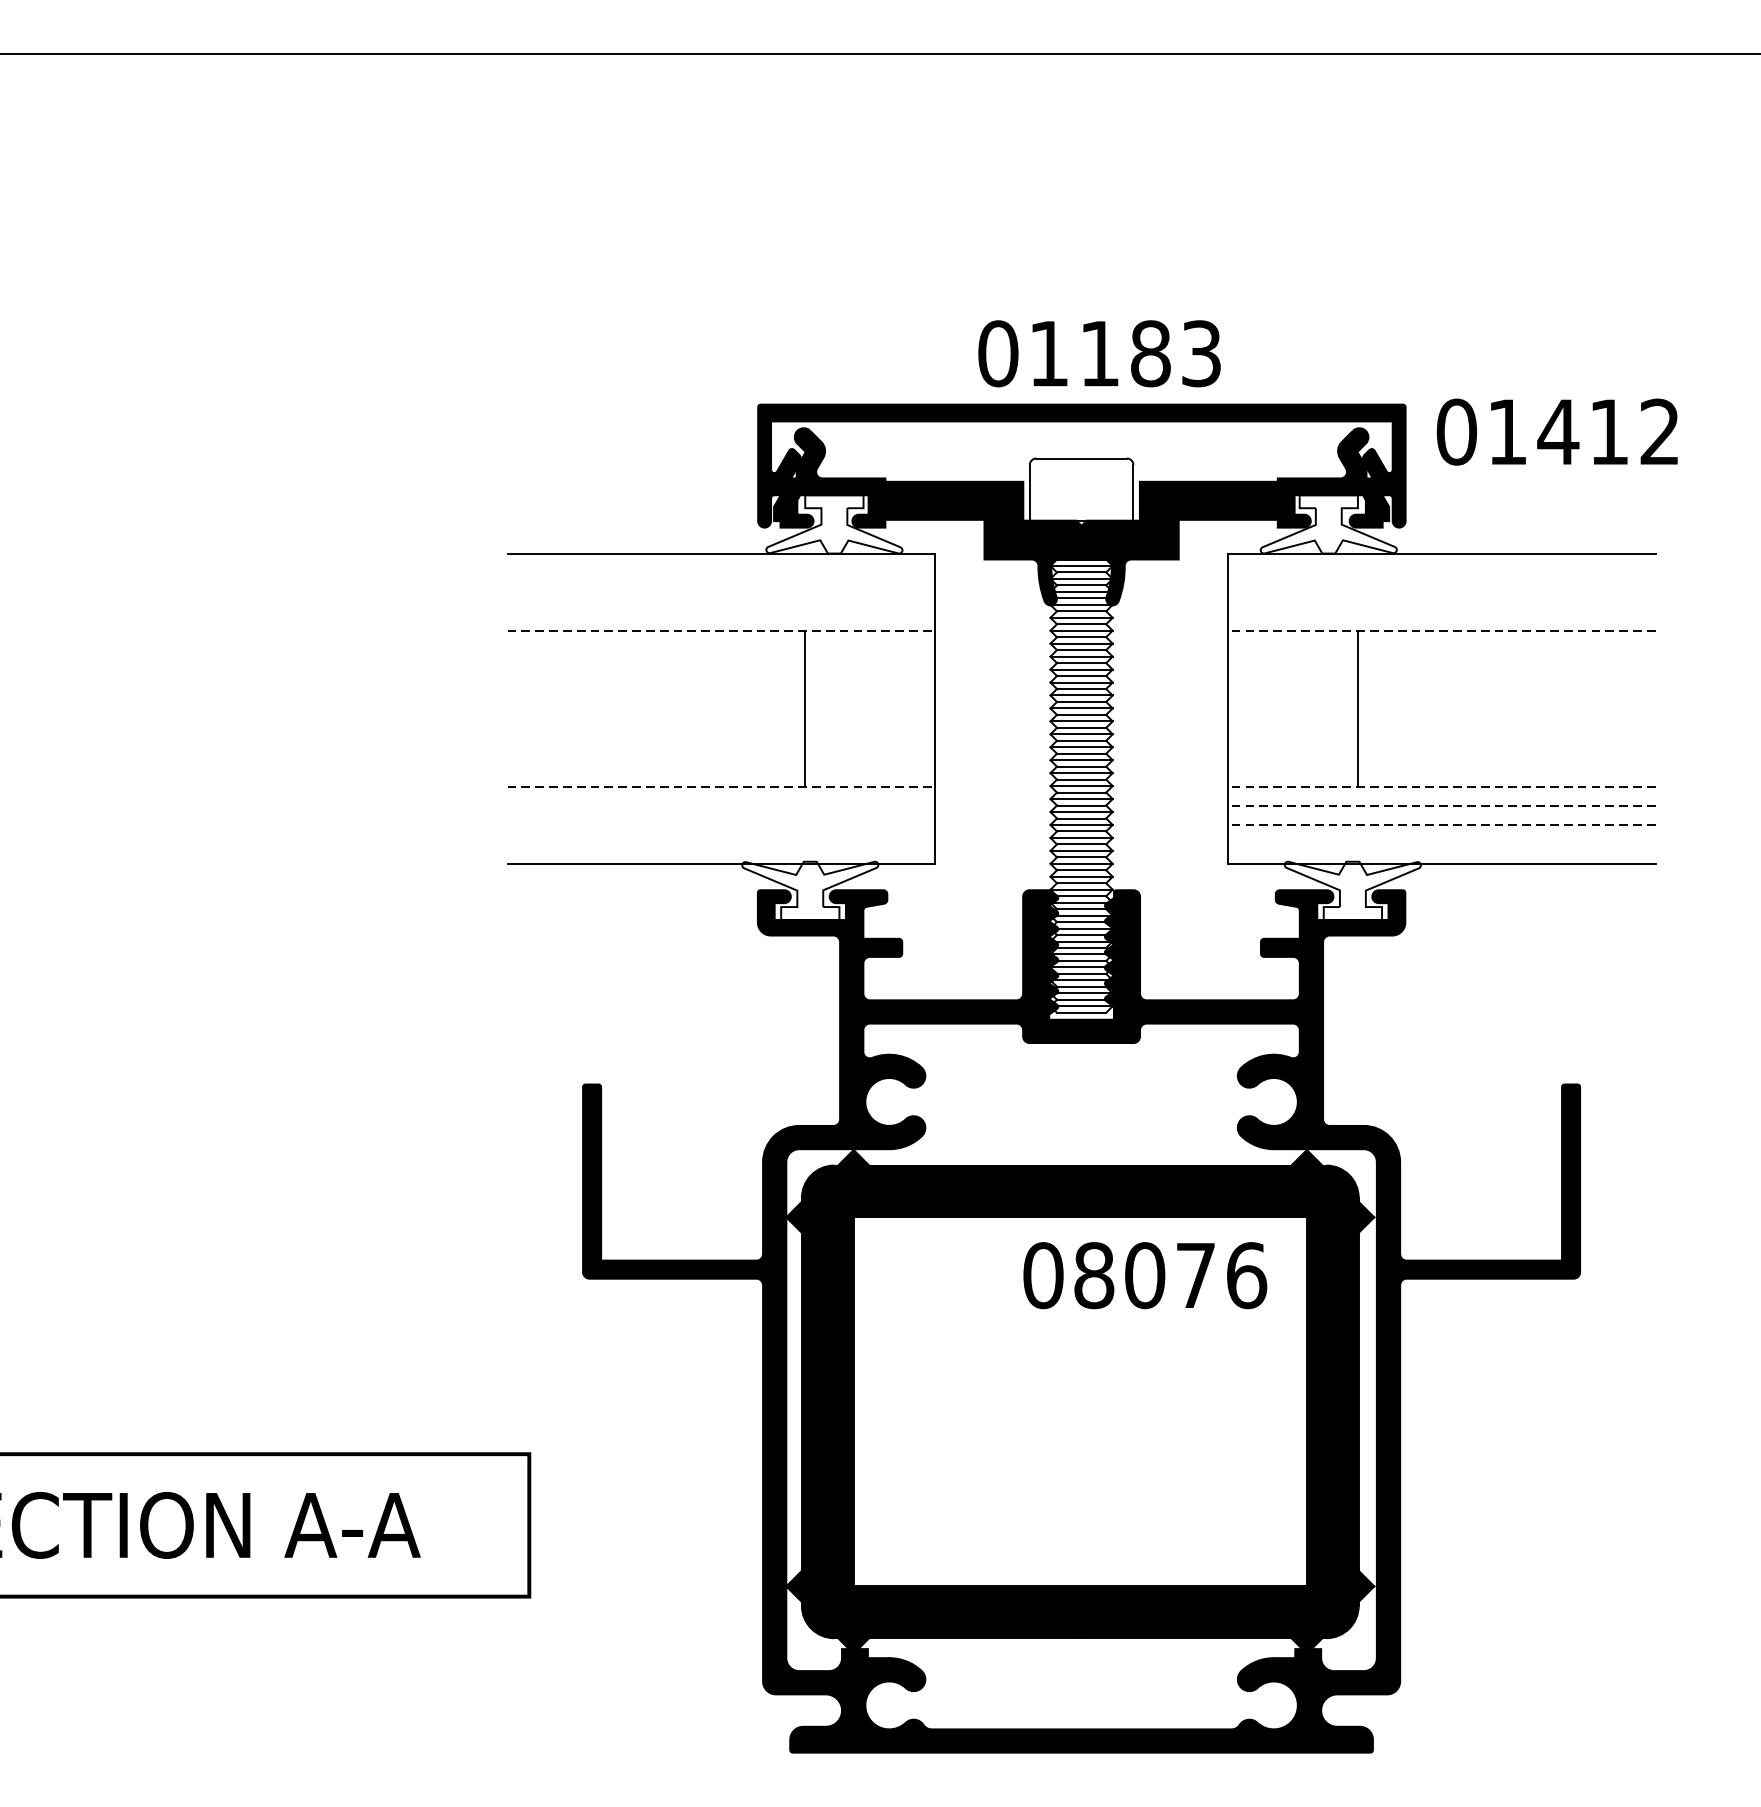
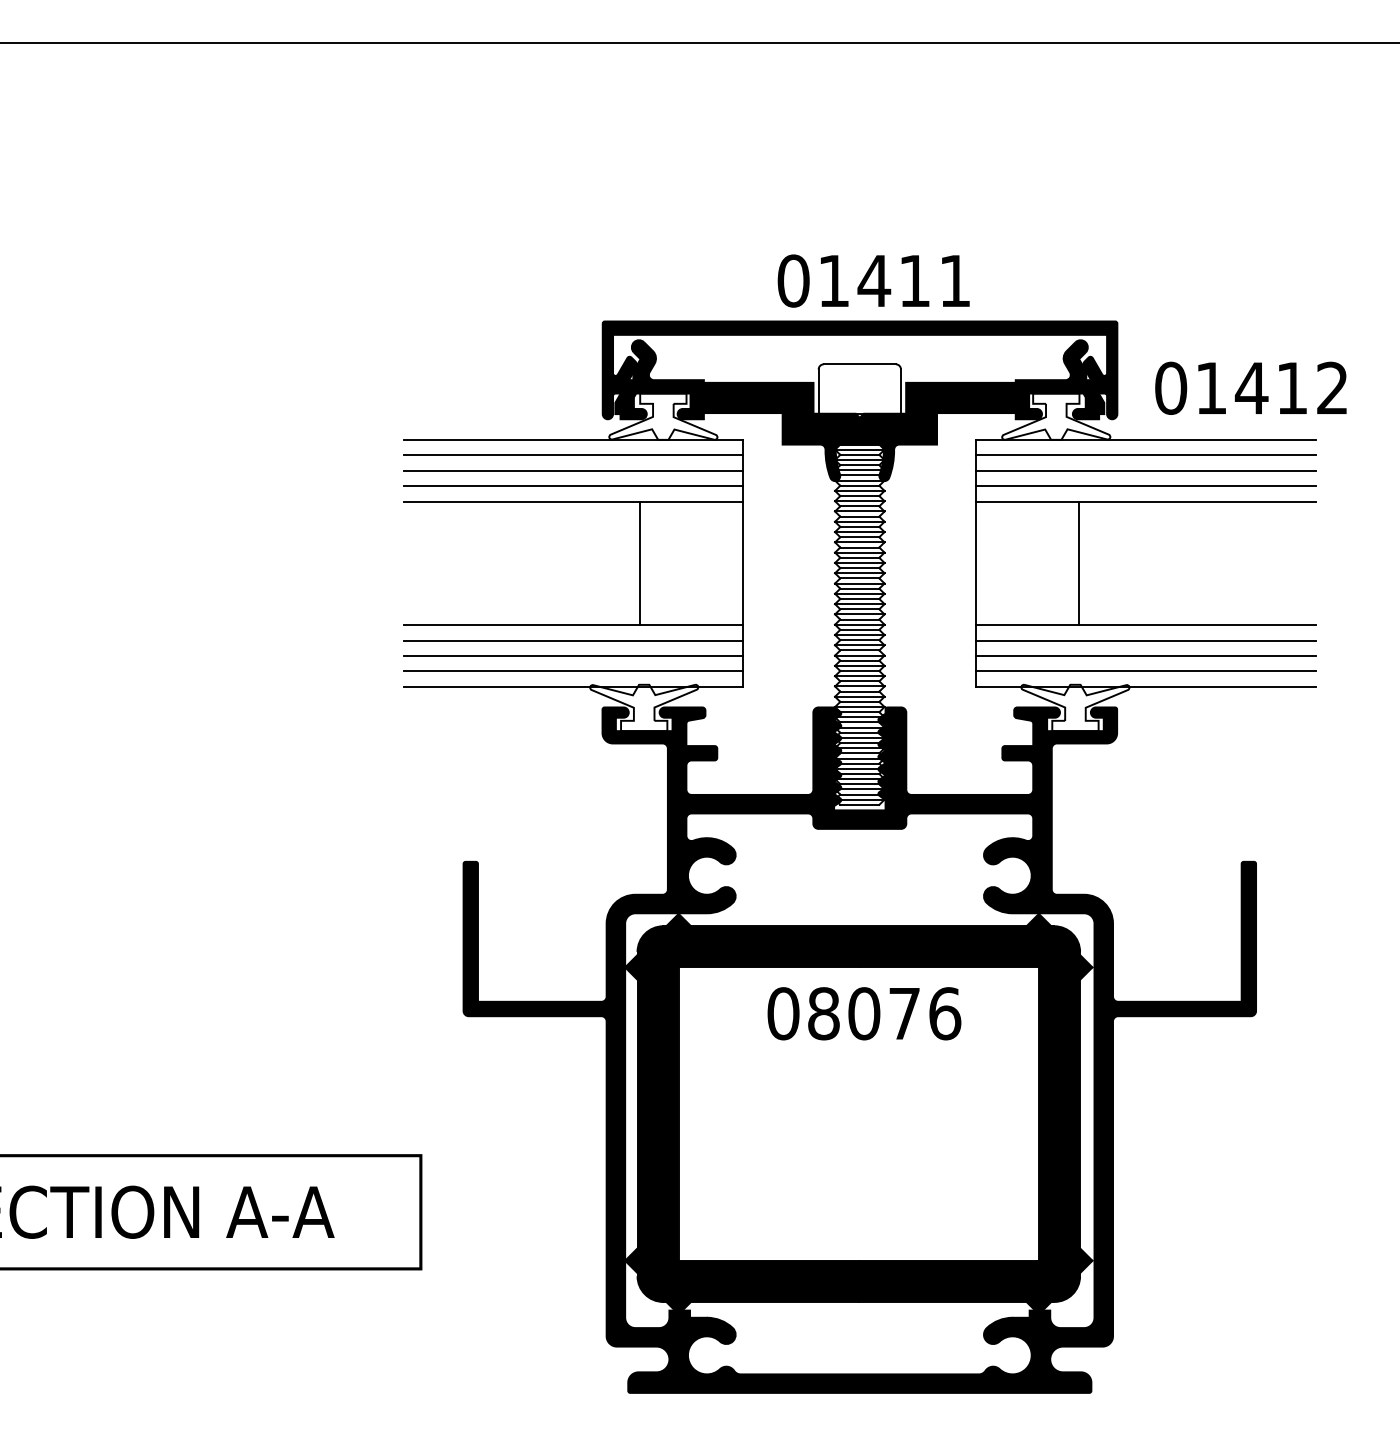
text: (1149, 353) -> (913, 280), 01183 -> 01411
text: (1556, 431) -> (1250, 387), moved
line: (721, 573) -> (573, 455), added
line: (1442, 573) -> (1146, 455), added
line: (721, 592) -> (573, 470), added
line: (1442, 592) -> (1146, 470), added
line: (721, 612) -> (573, 486), added
line: (1442, 612) -> (1146, 486), added
line: (721, 631) -> (573, 501), dashed -> solid
line: (1442, 631) -> (1146, 501), dashed -> solid
line: (721, 787) -> (573, 625), dashed -> solid
line: (1442, 787) -> (1146, 625), dashed -> solid
line: (721, 805) -> (573, 640), added
line: (1442, 805) -> (1146, 640), dashed -> solid
line: (721, 824) -> (573, 655), added
line: (1442, 824) -> (1146, 655), dashed -> solid
line: (721, 844) -> (573, 671), added
line: (1442, 844) -> (1146, 671), added
text: (1145, 1275) -> (864, 1013), moved

